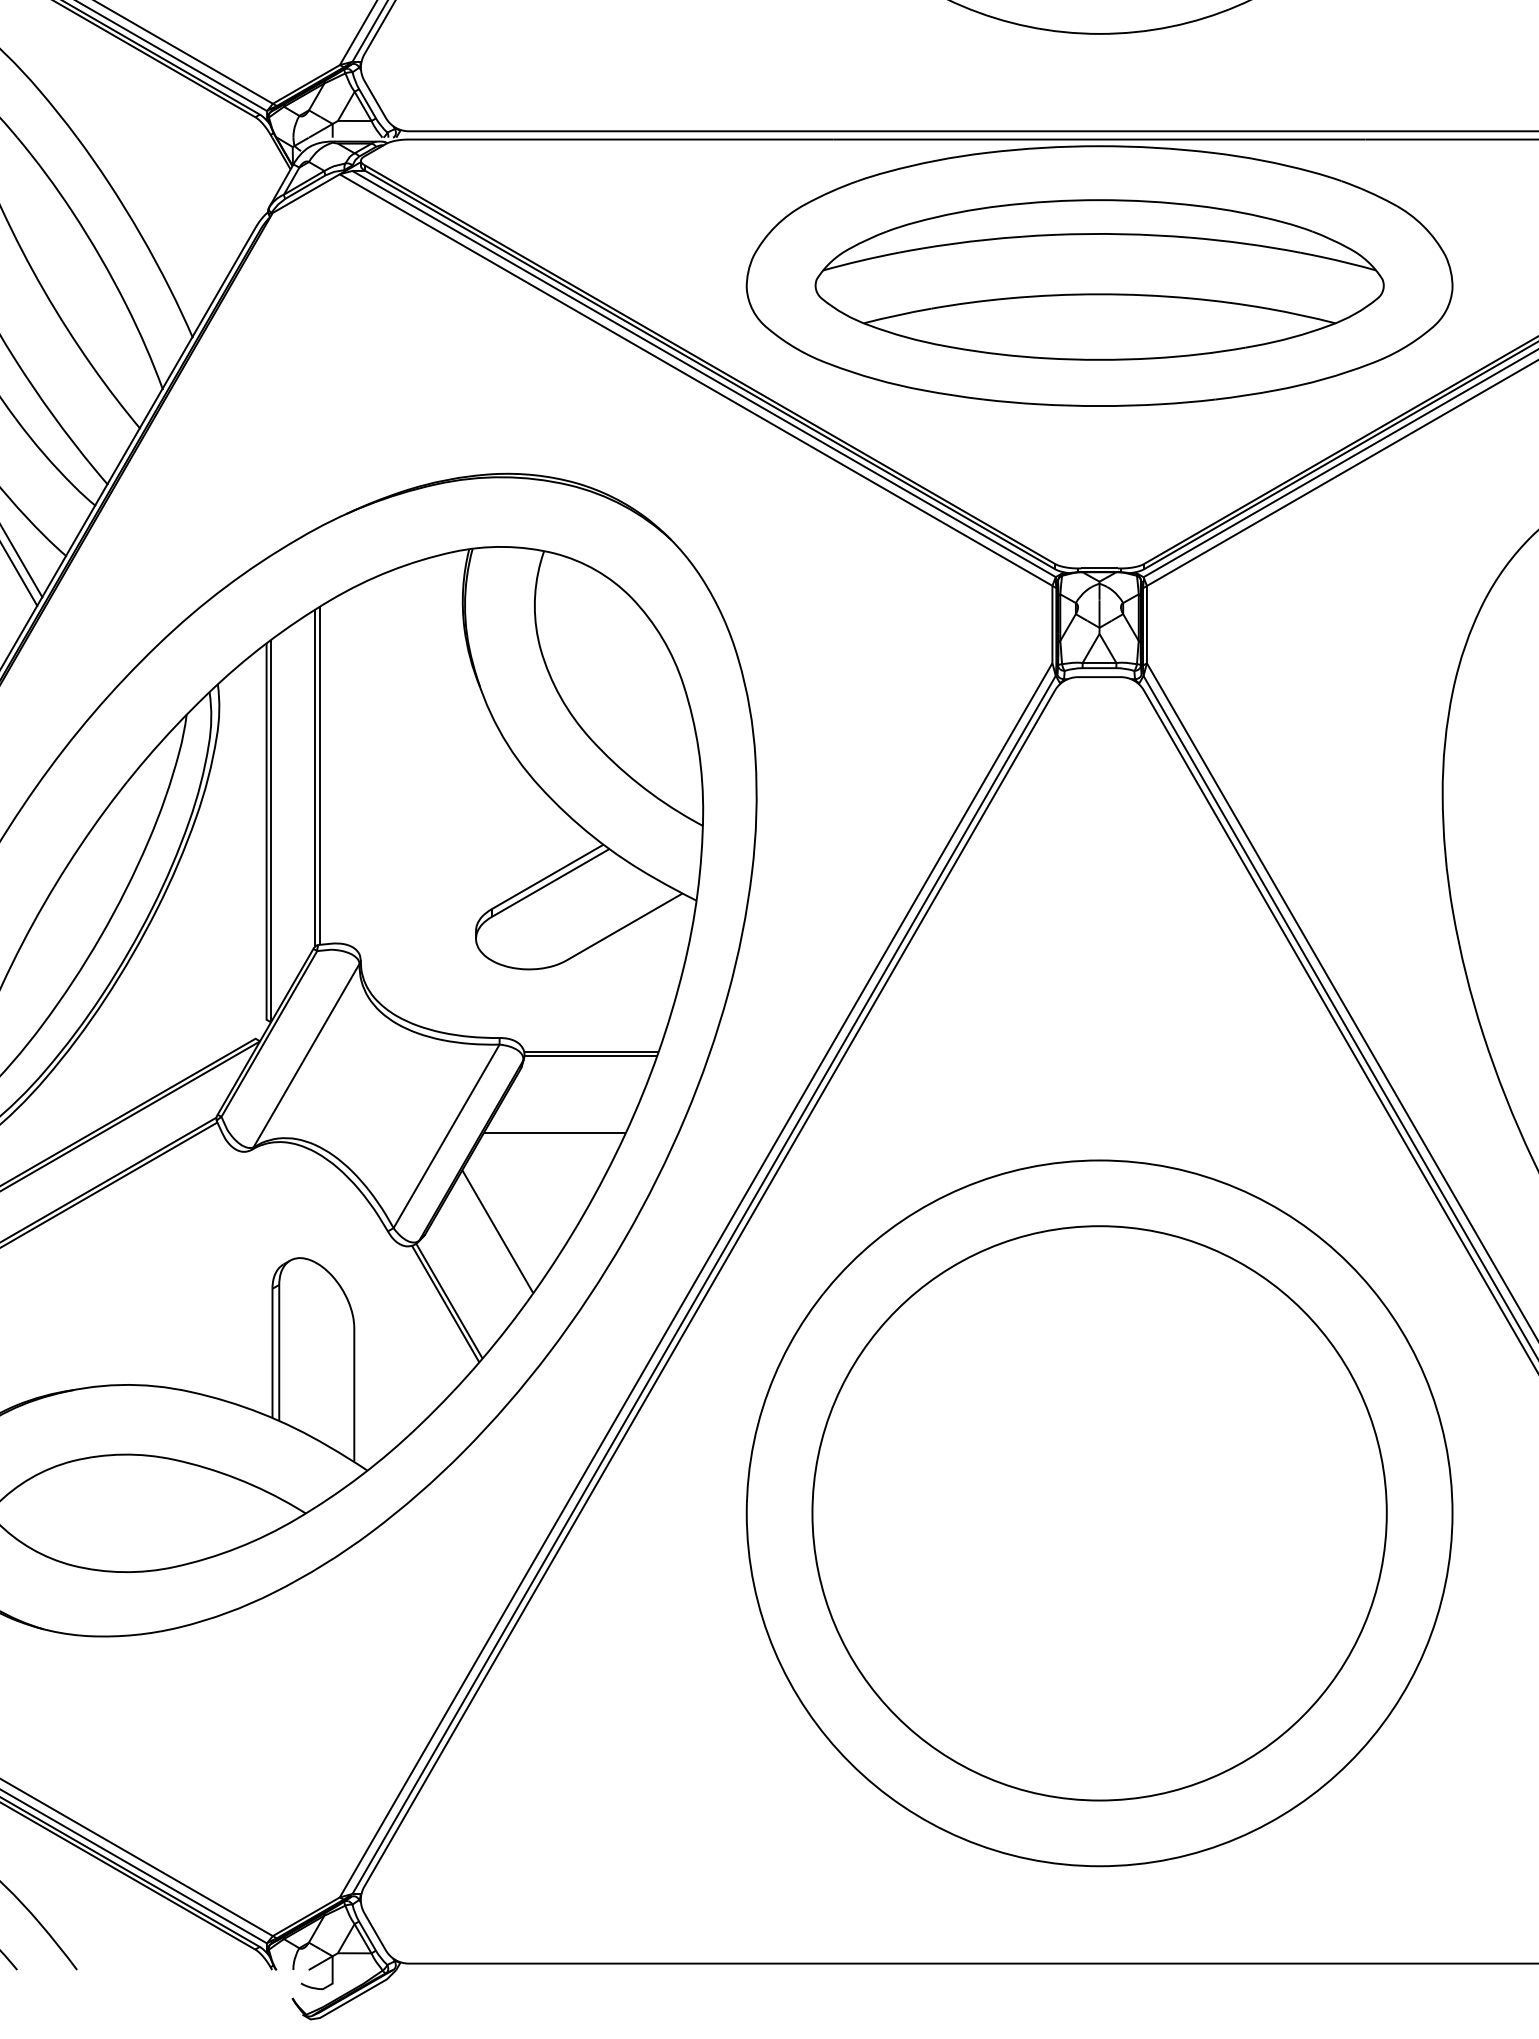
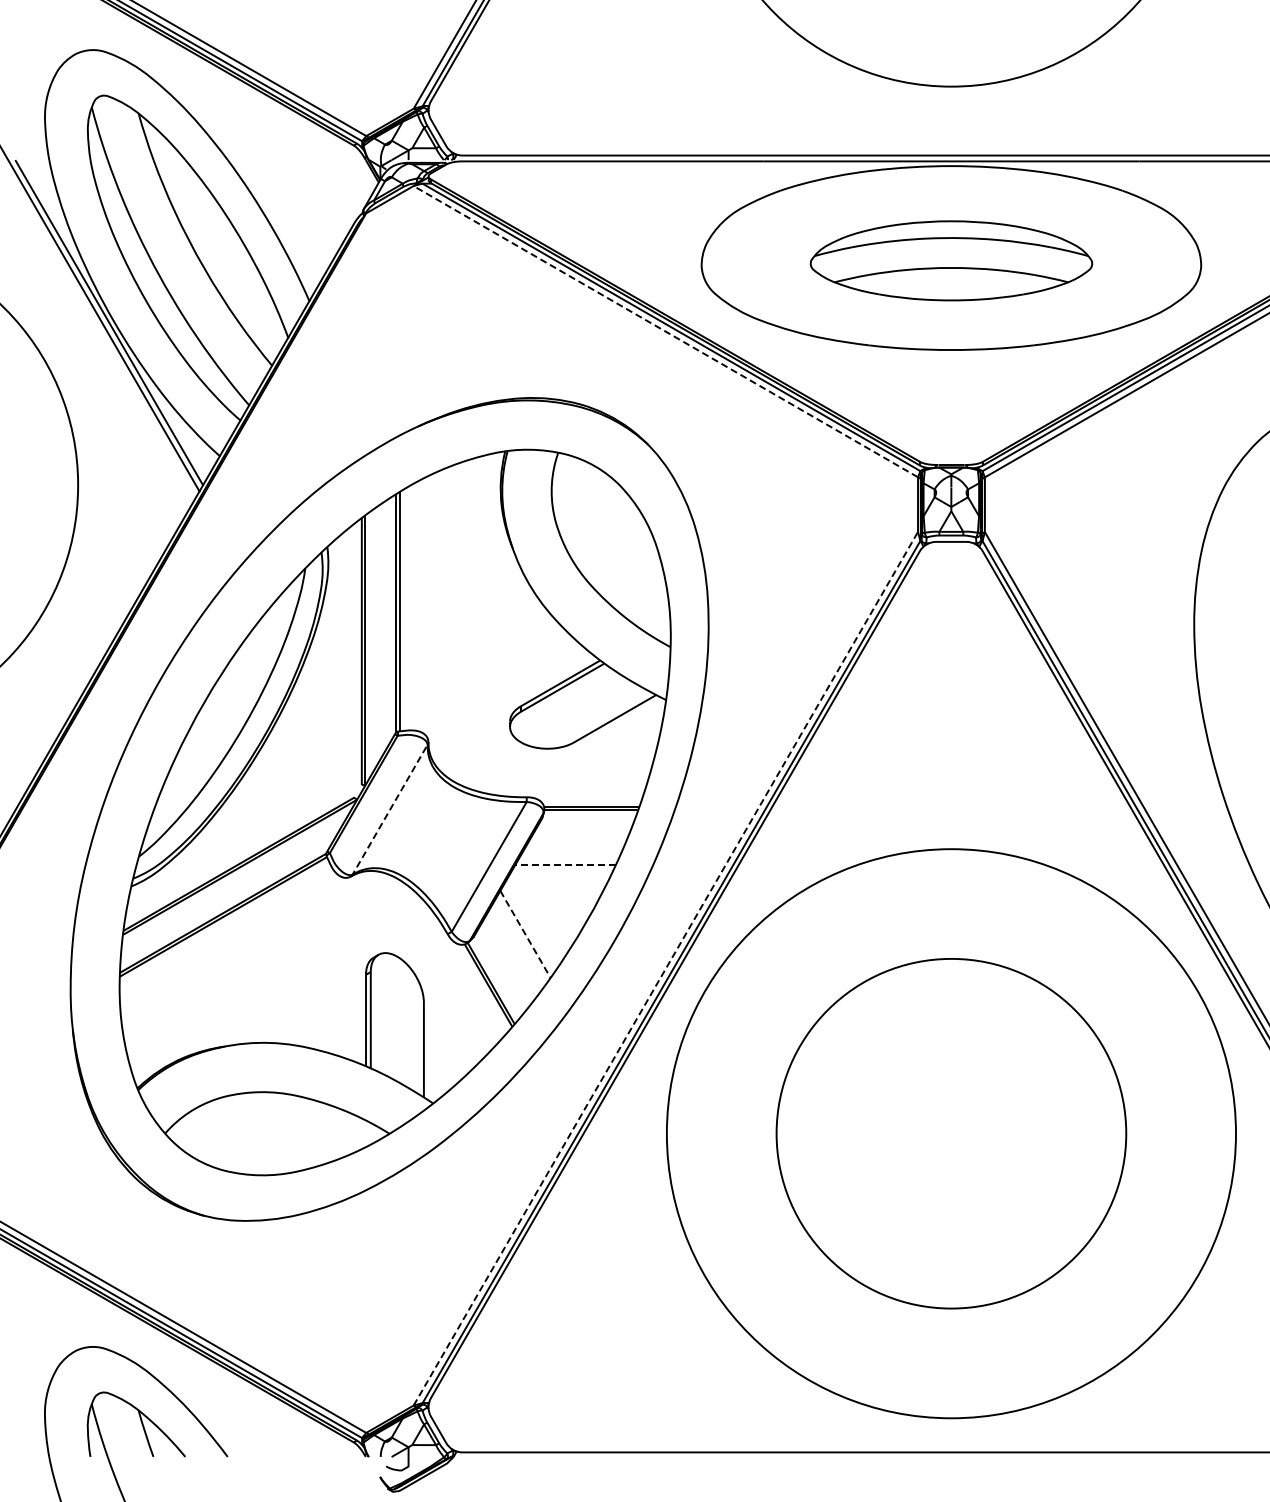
part: (1099, 279) -> (951, 260), size x0.7
line: (695, 379) -> (665, 331), solid -> dashed
line: (307, 1055) -> (390, 809), solid -> dashed
line: (554, 1132) -> (565, 864), solid -> dashed
line: (497, 1231) -> (525, 934), solid -> dashed
line: (697, 1279) -> (666, 968), solid -> dashed
circle: (1099, 1513) -> (951, 1133), size x0.7
circle: (1099, 1513) -> (951, 1133), size x1.4

